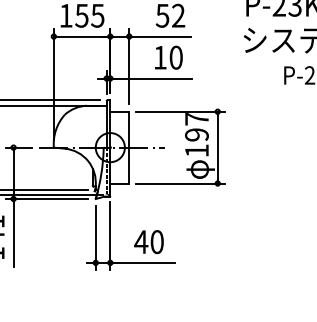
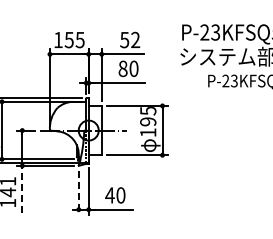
text: (159, 57) -> (122, 68), 10 -> 80
text: (197, 119) -> (148, 111), 197 -> 195
line: (13, 231) -> (22, 188), solid -> dashed
line: (95, 237) -> (78, 192), solid -> dashed

